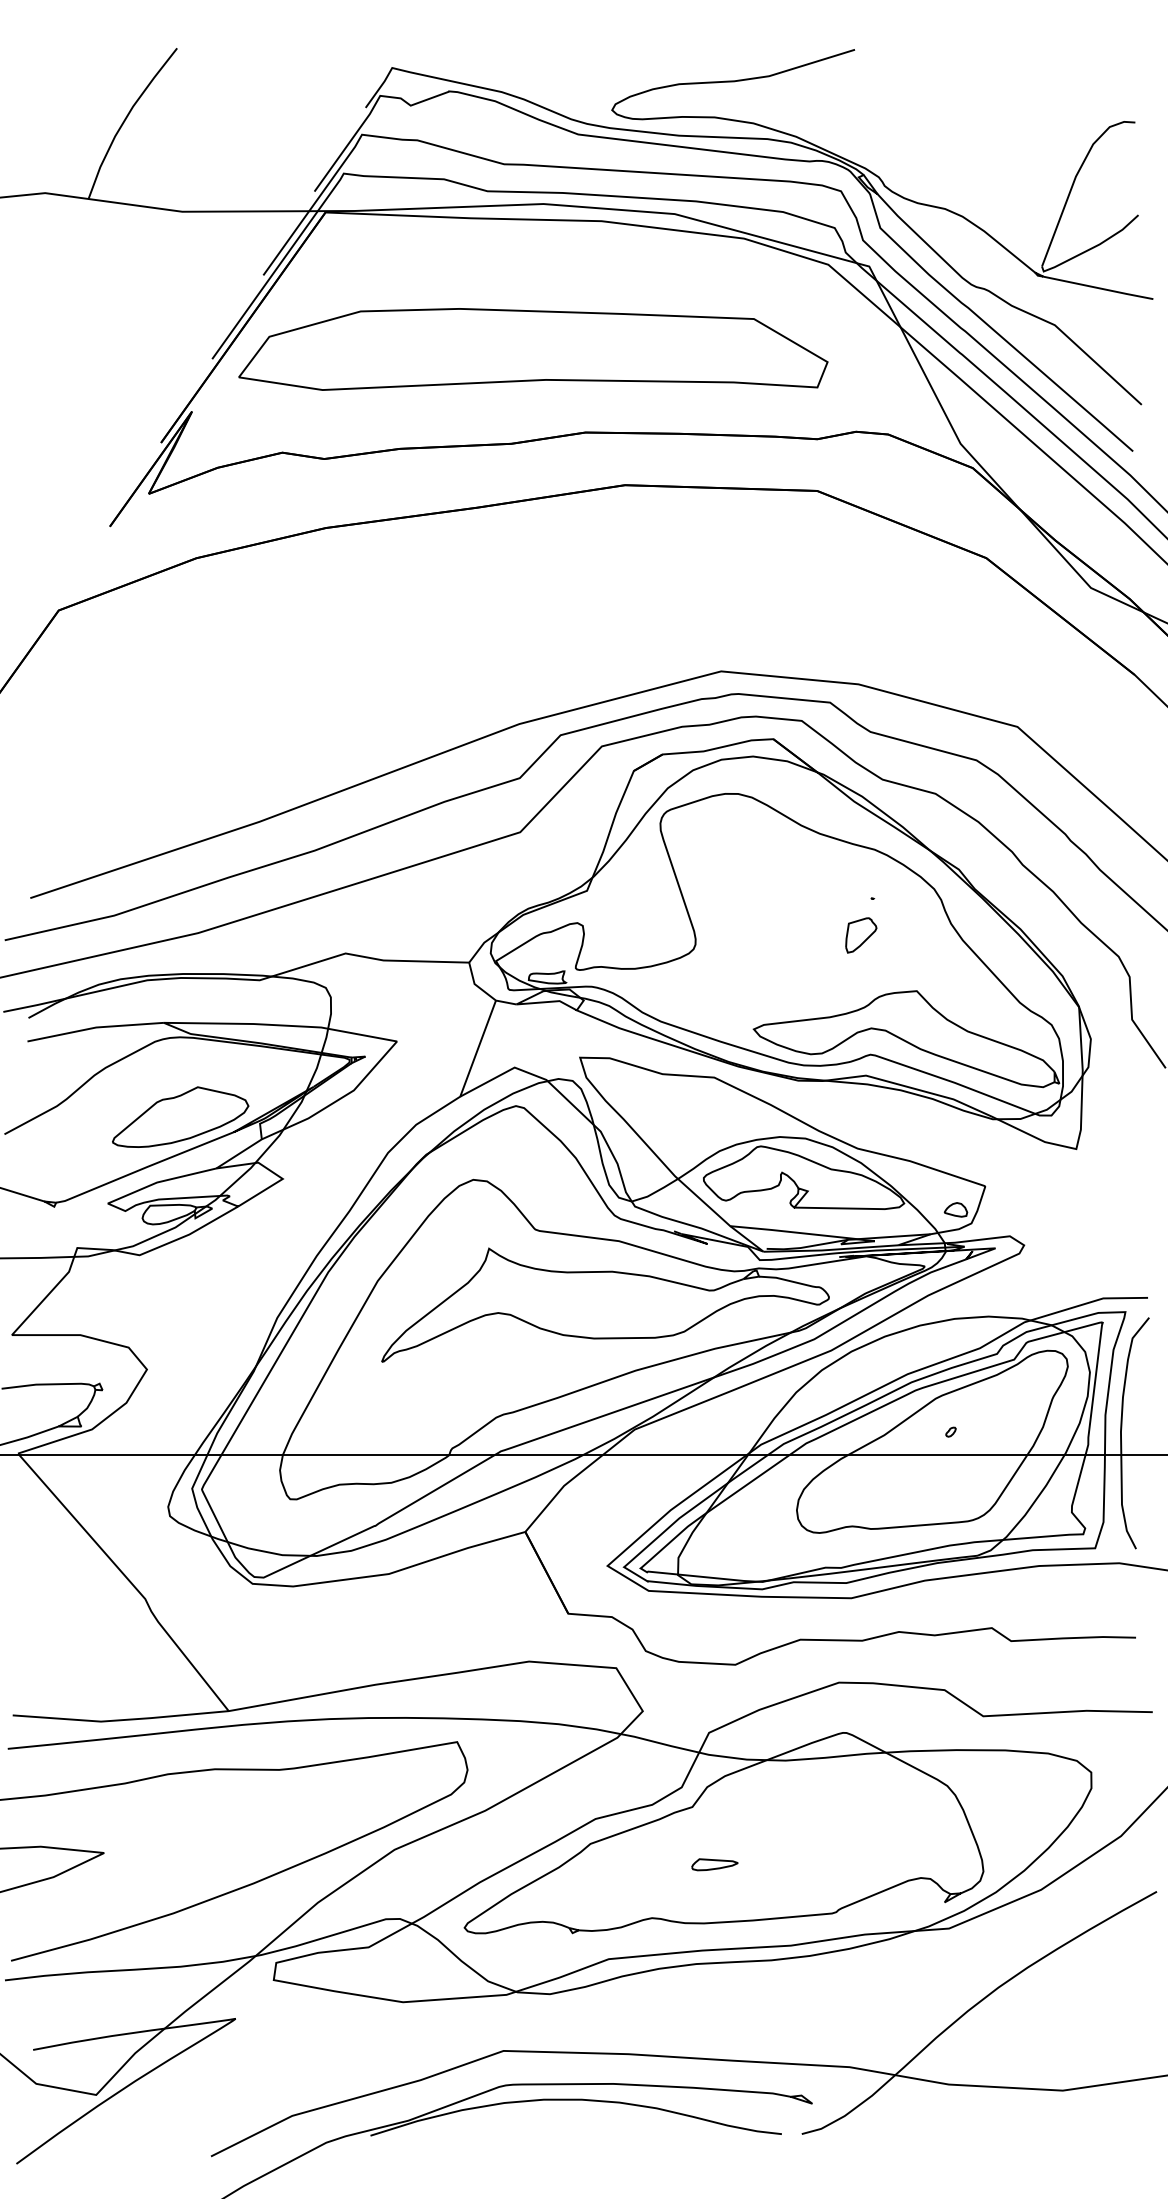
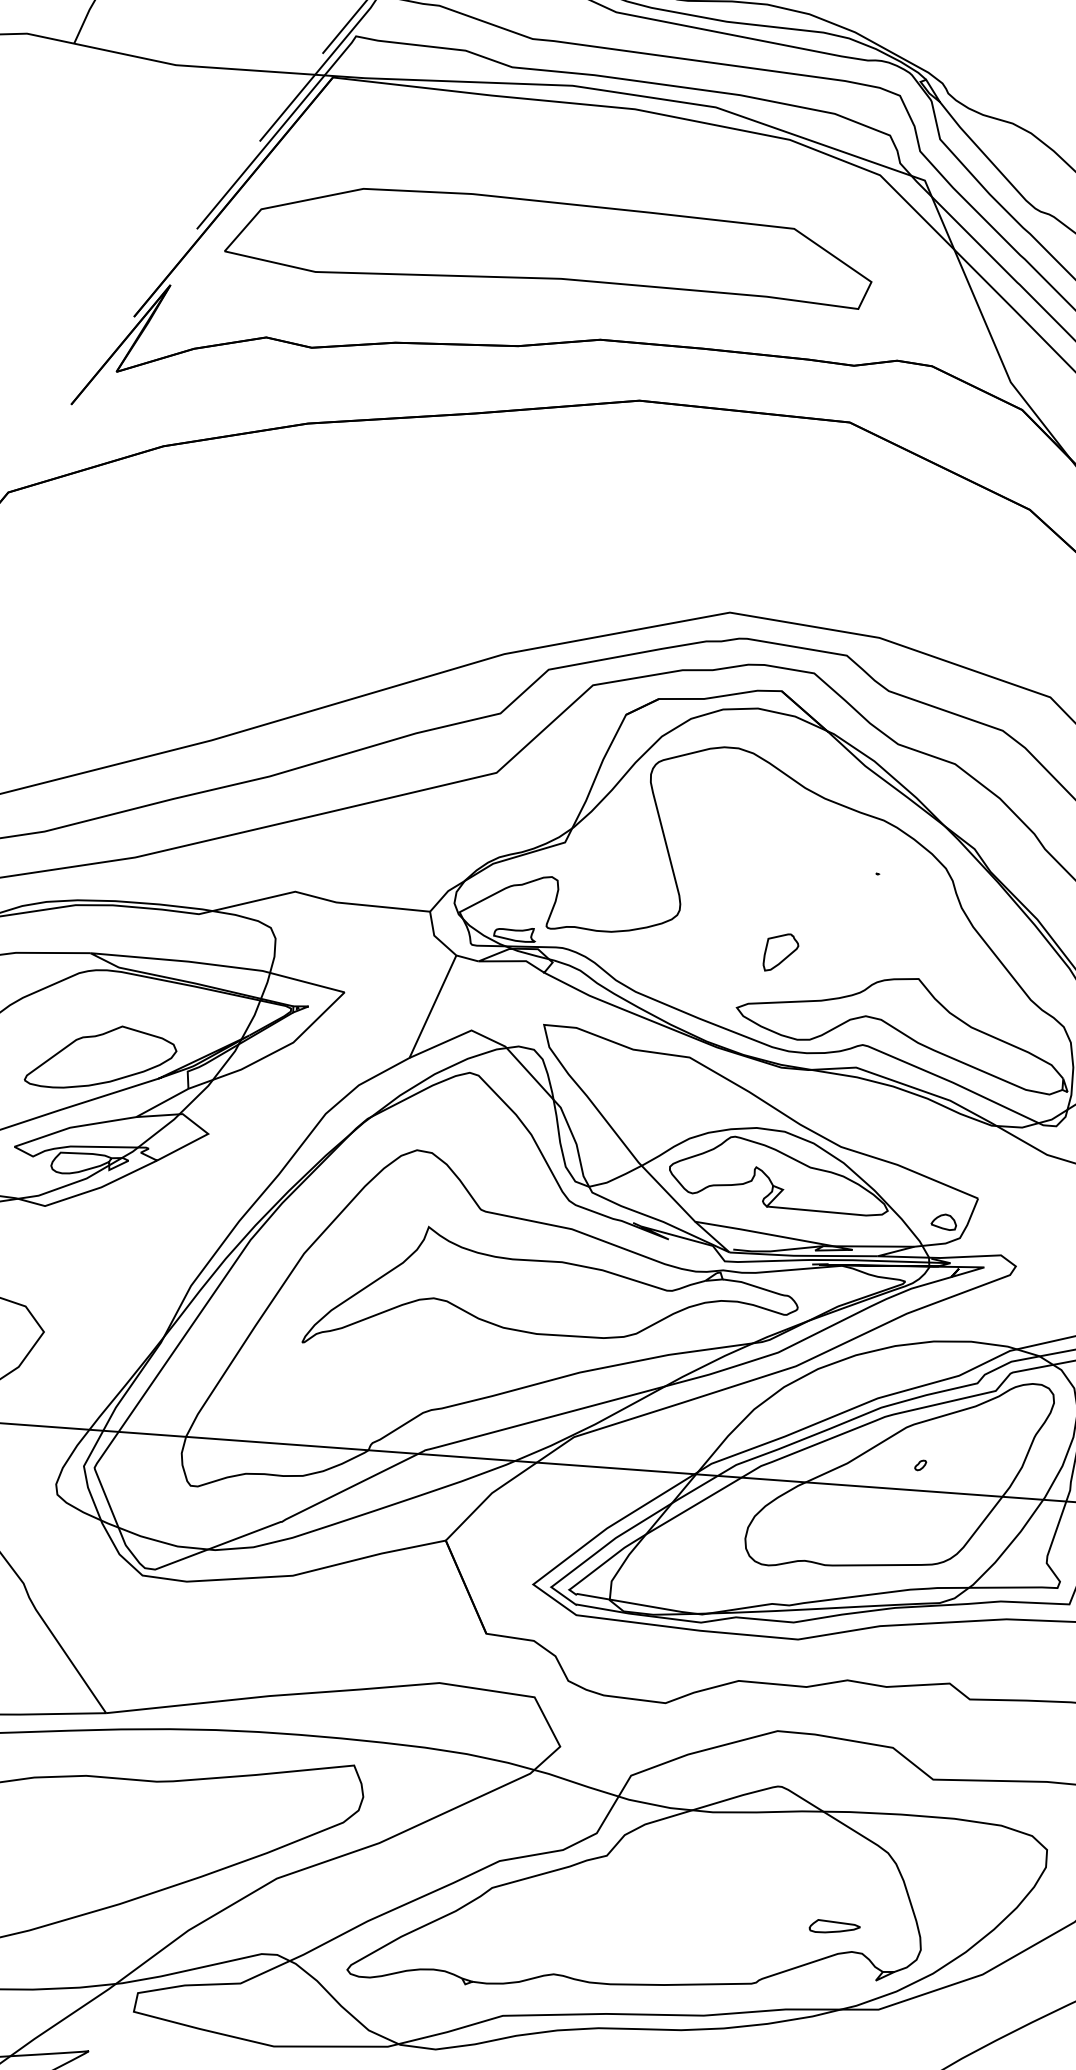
part: (861, 935) -> (781, 952), moved
part: (714, 1864) -> (834, 1926), moved

